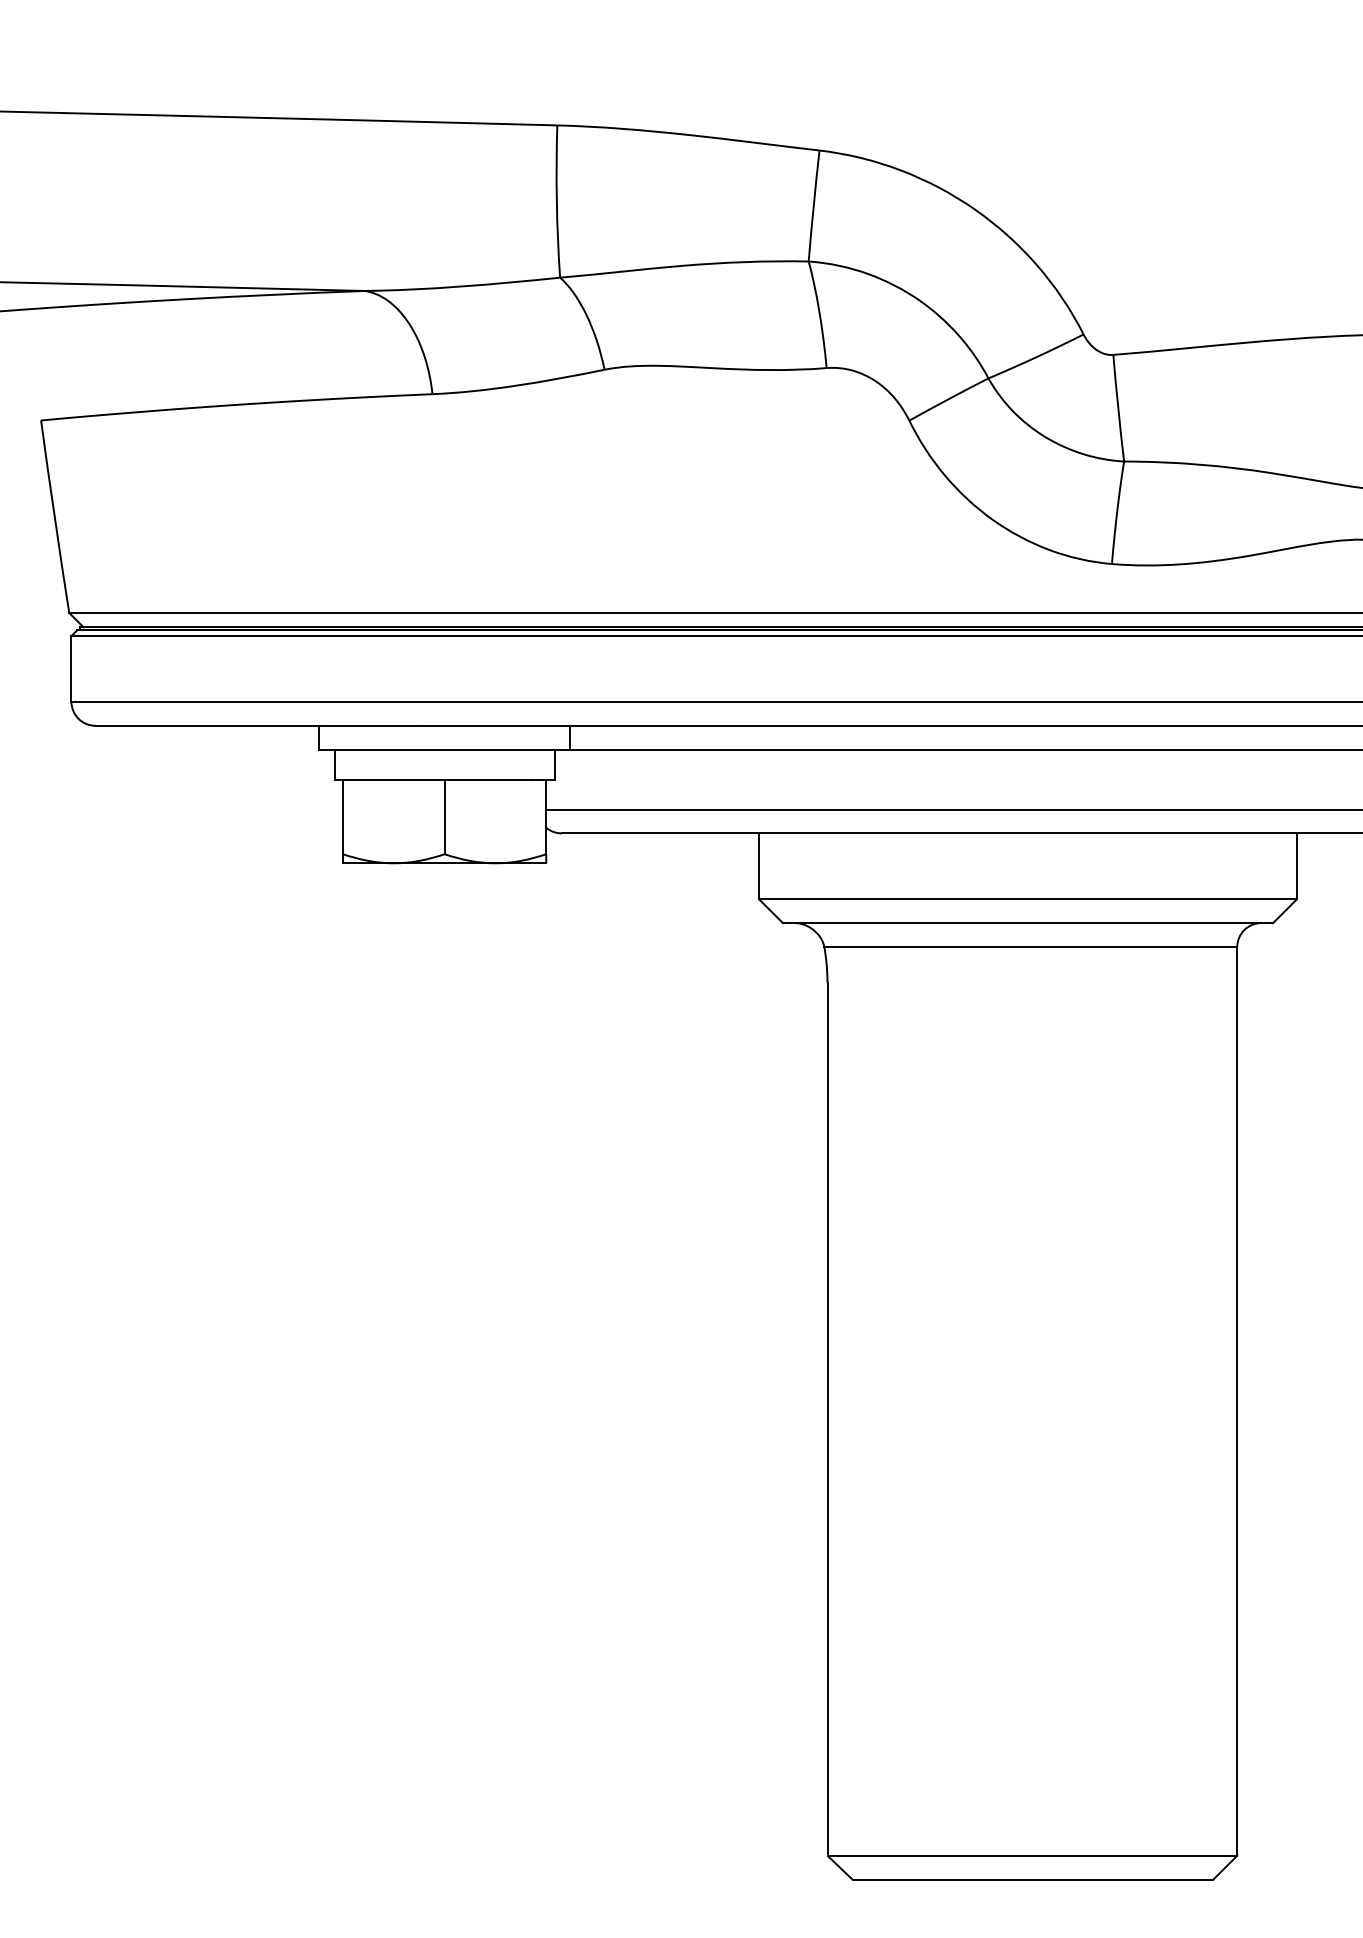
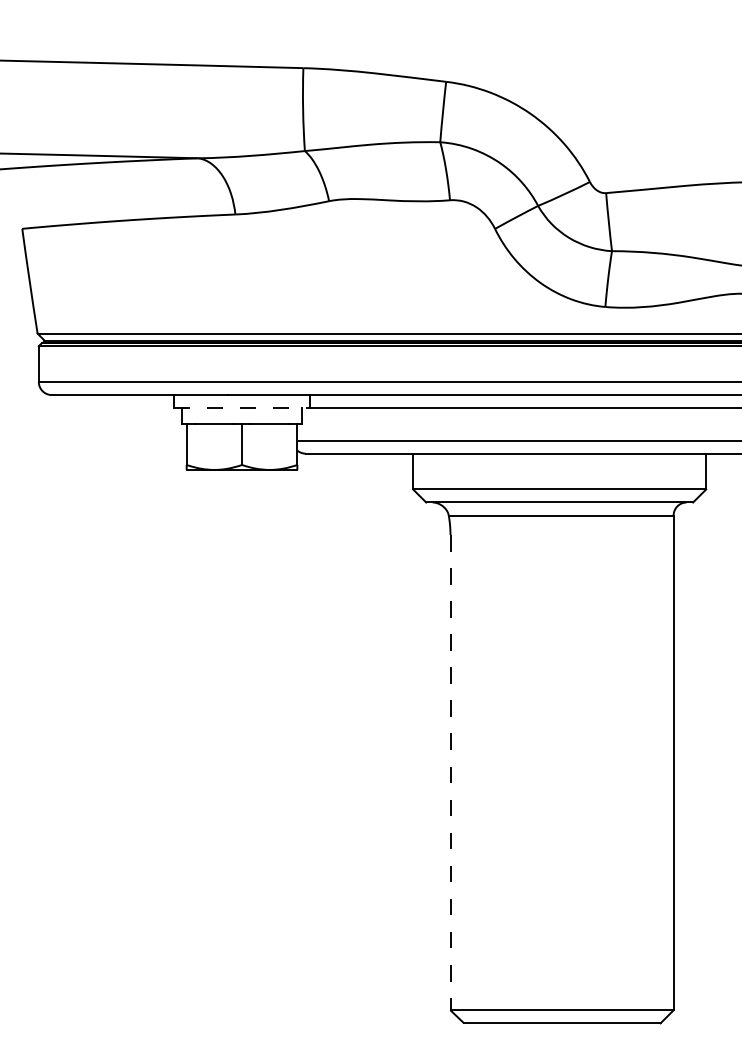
line: (445, 750) -> (242, 408), solid -> dashed
line: (827, 1418) -> (450, 772), solid -> dashed

